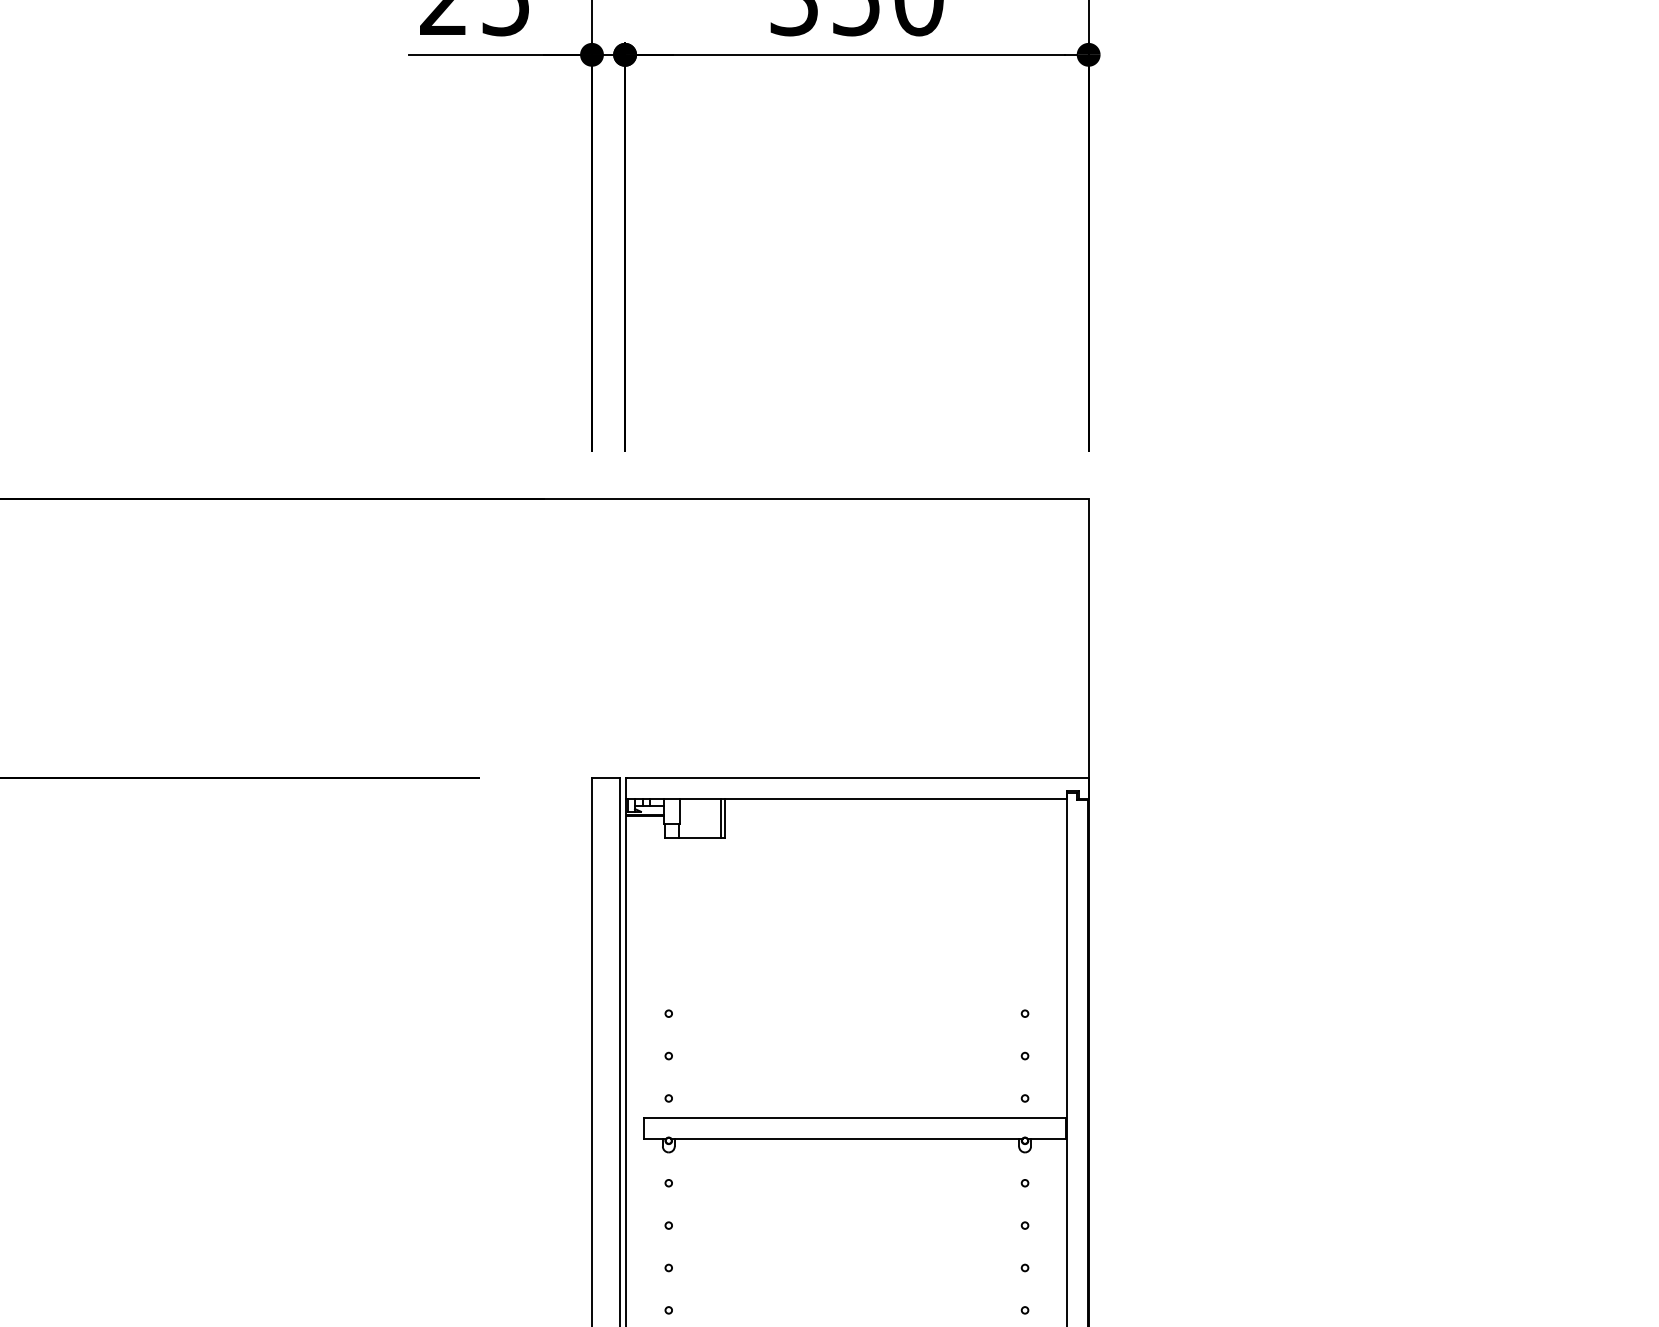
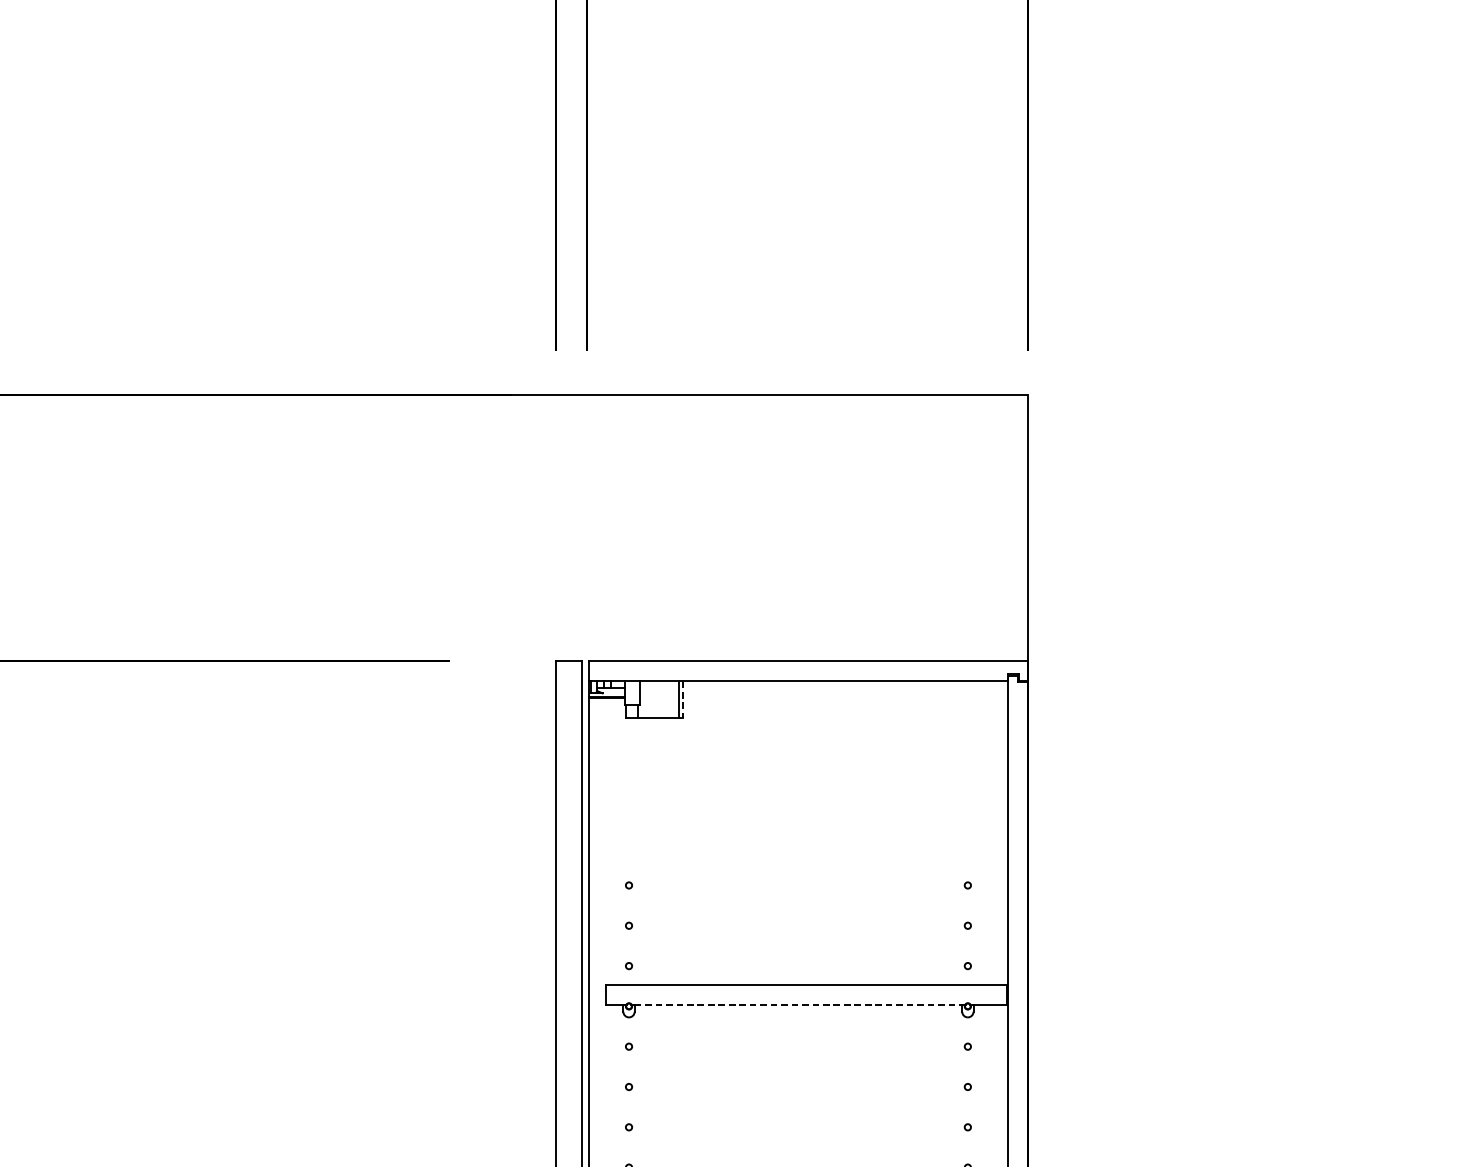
line: (725, 818) -> (682, 699), solid -> dashed
line: (847, 1139) -> (798, 1005), solid -> dashed

